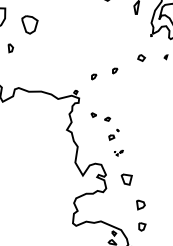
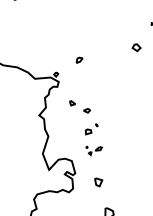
part: (115, 70) -> (104, 56), removed
part: (118, 153) -> (93, 151), size x1.67
part: (127, 179) -> (98, 182), size x0.62

